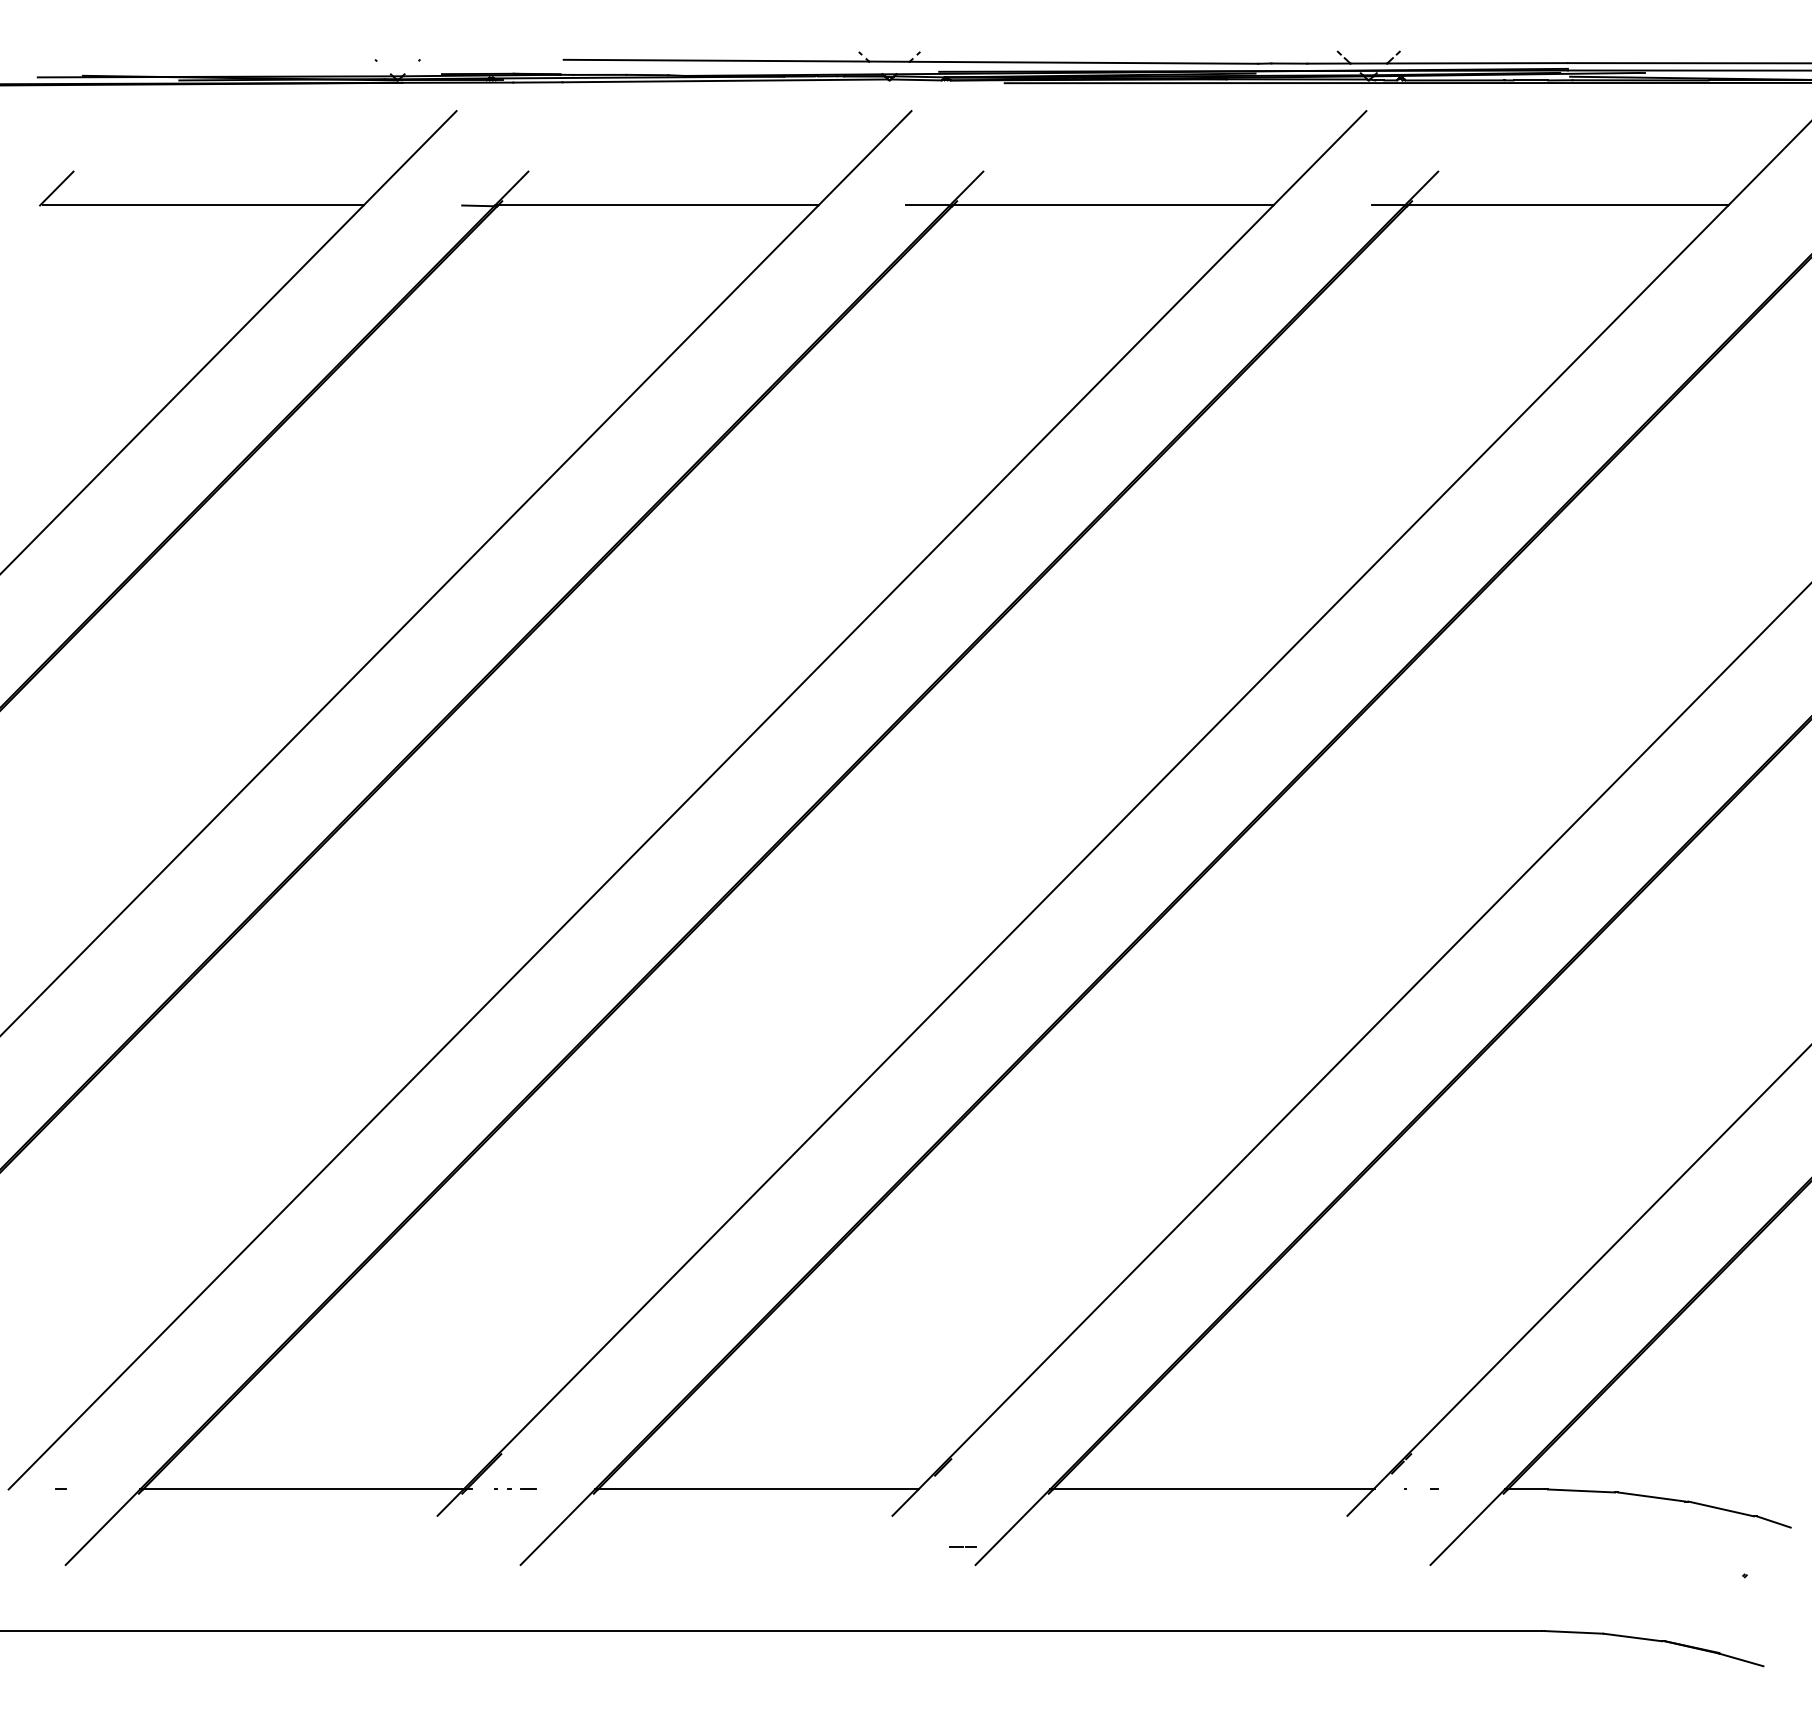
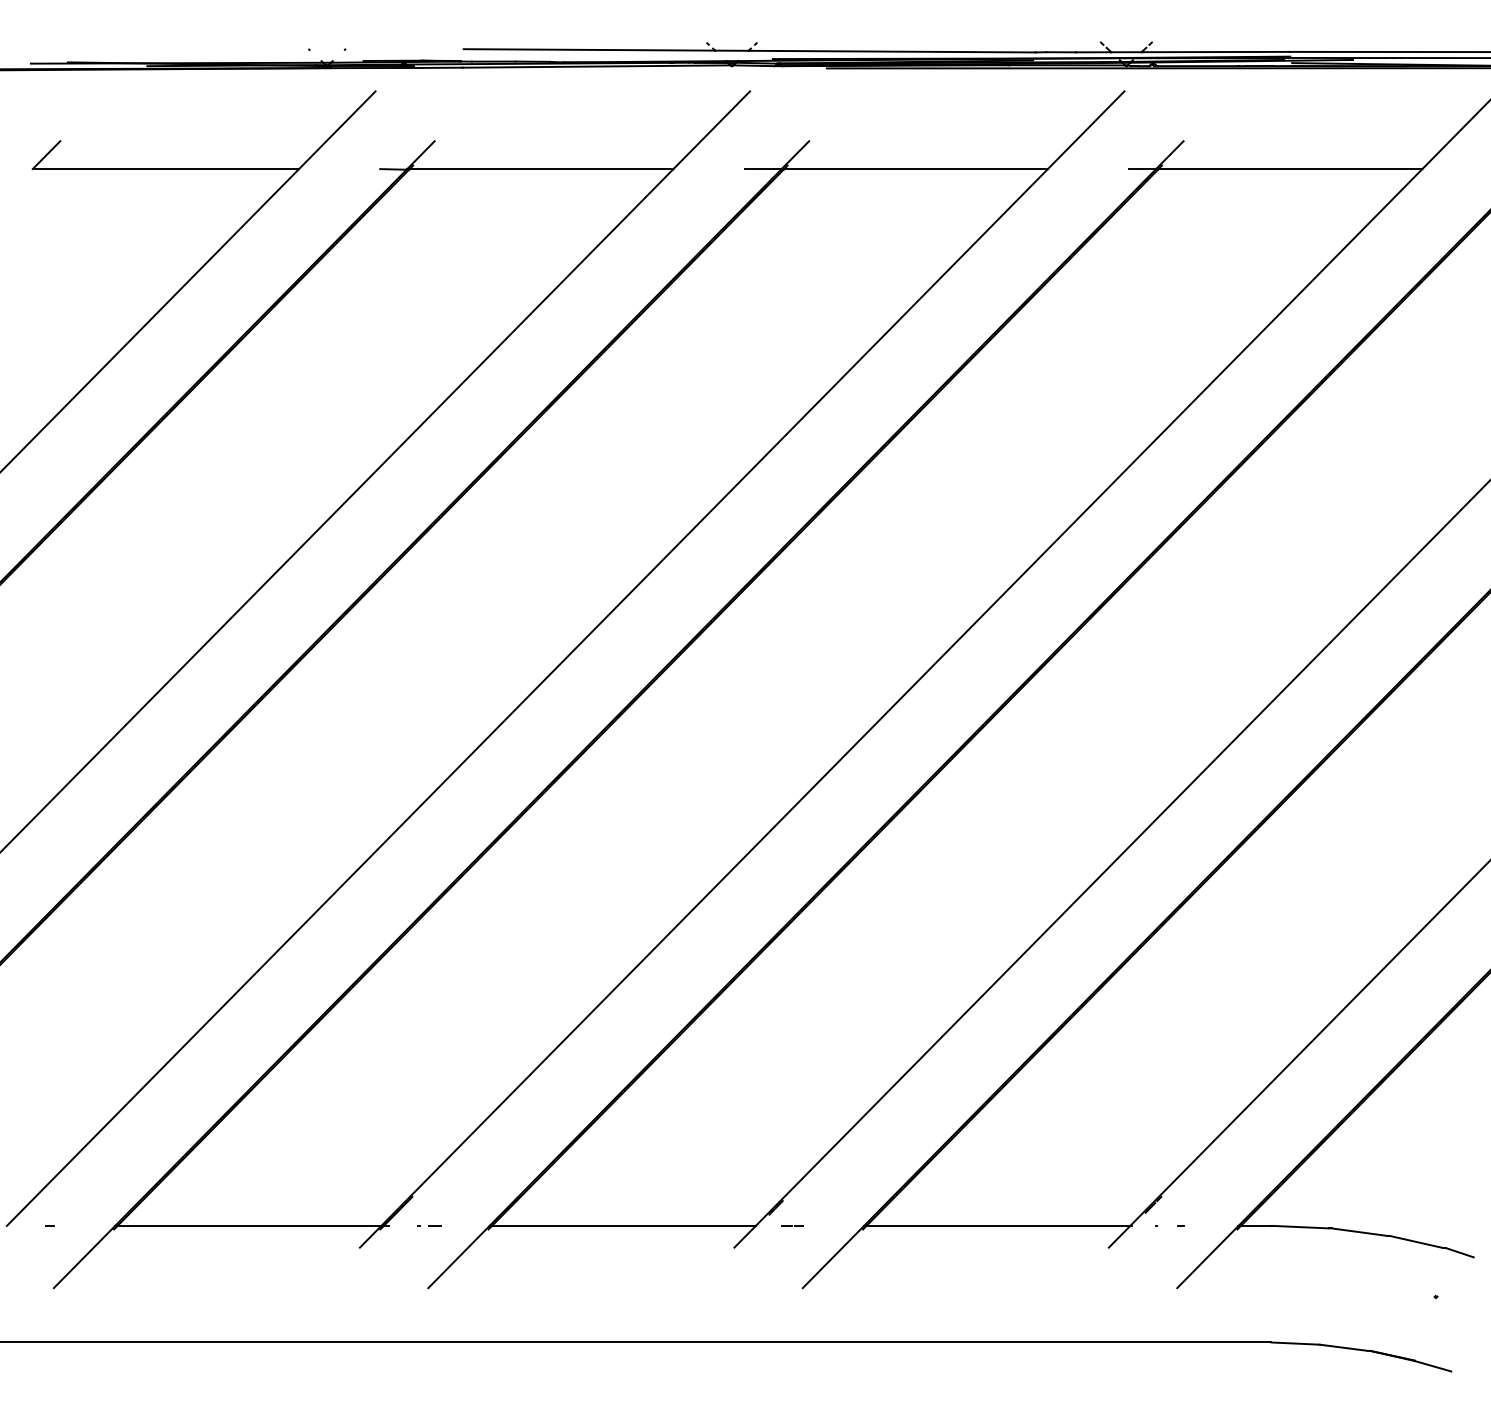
line: (962, 1546) -> (792, 1225), moved

